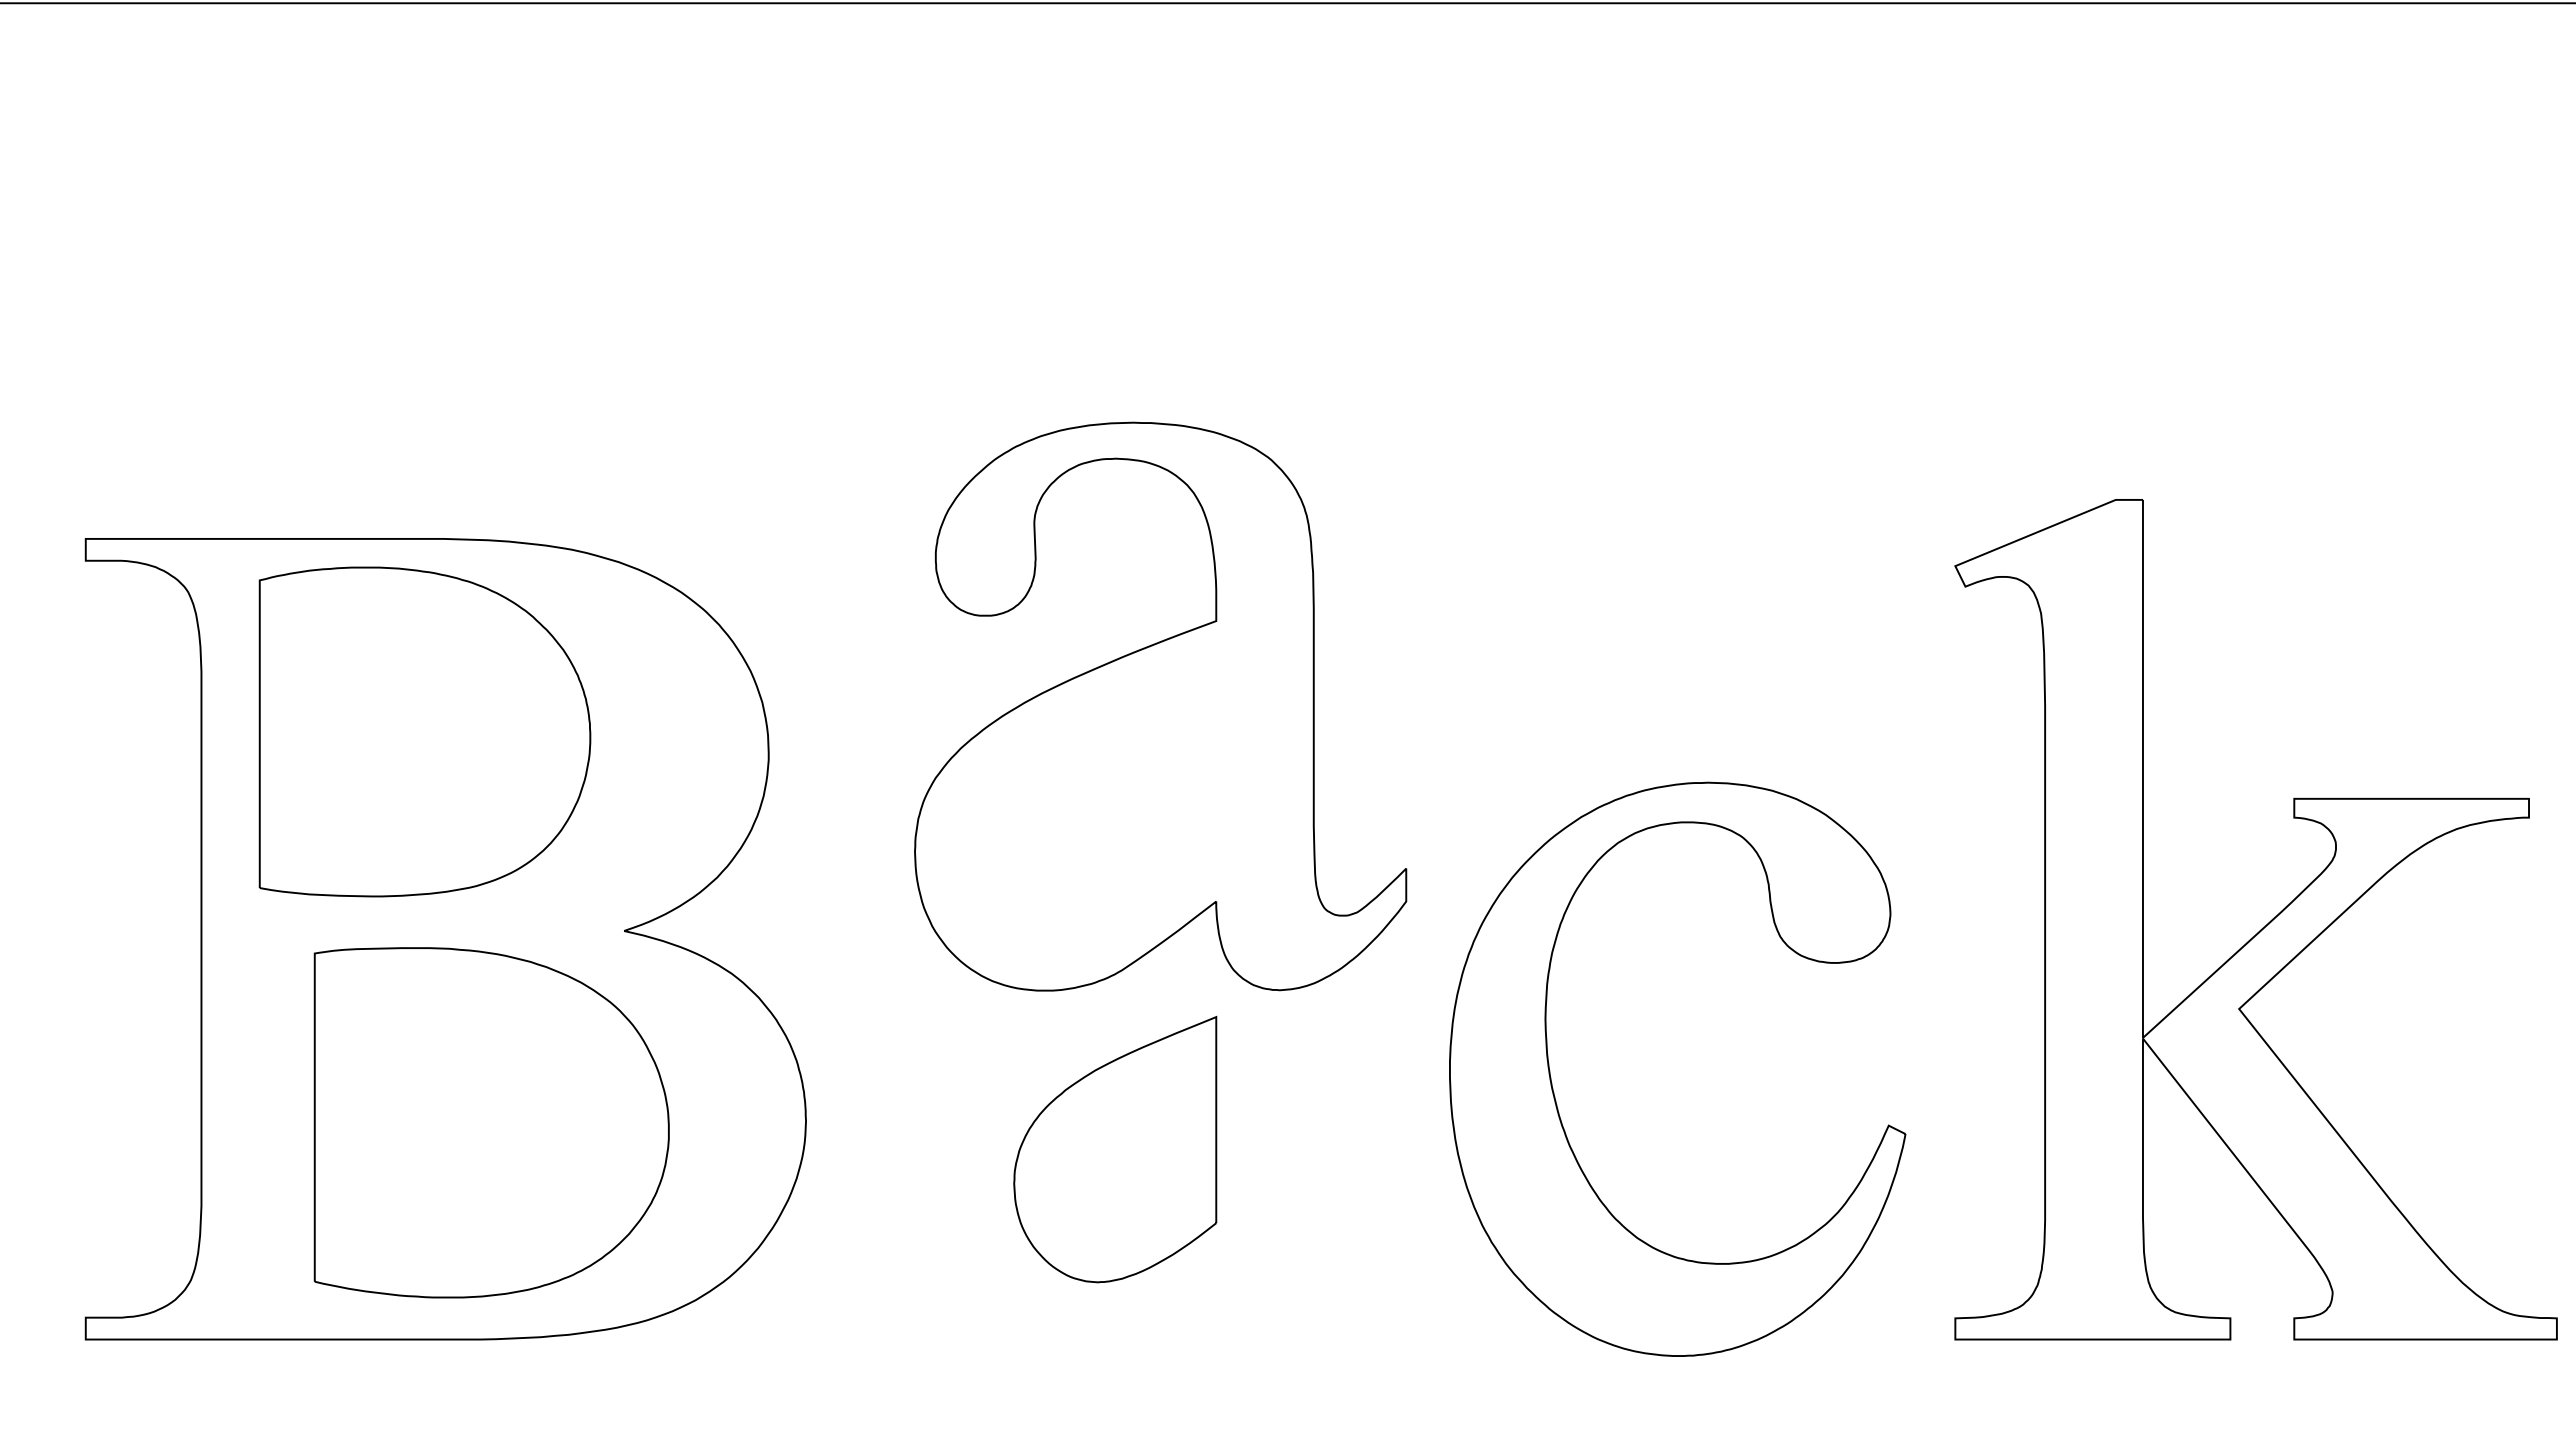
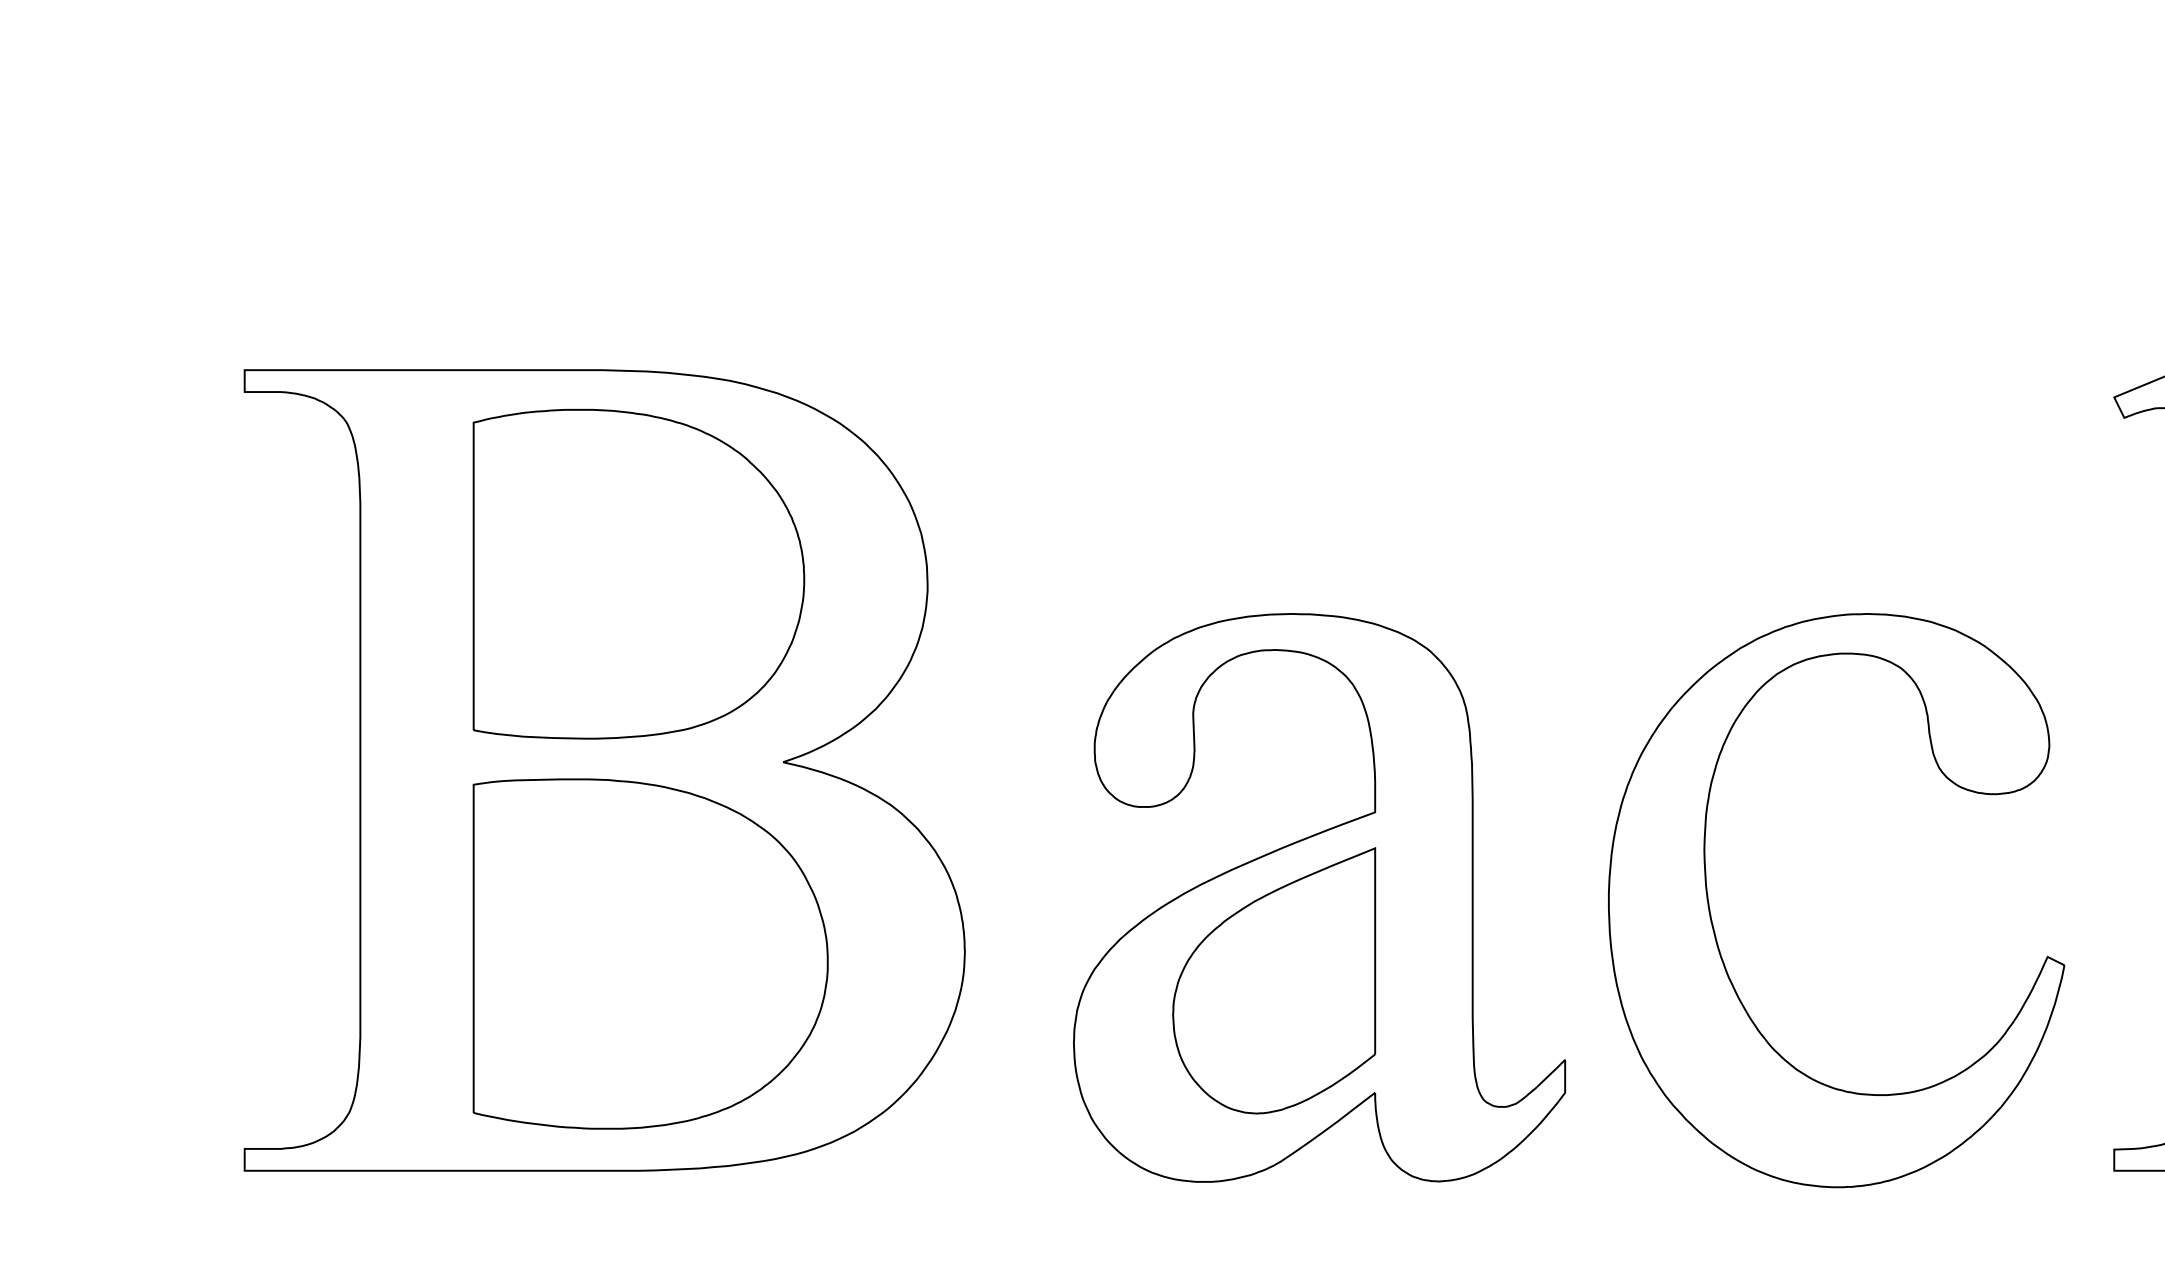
part: (1160, 706) -> (1319, 897), moved
part: (424, 731) -> (638, 573), moved

